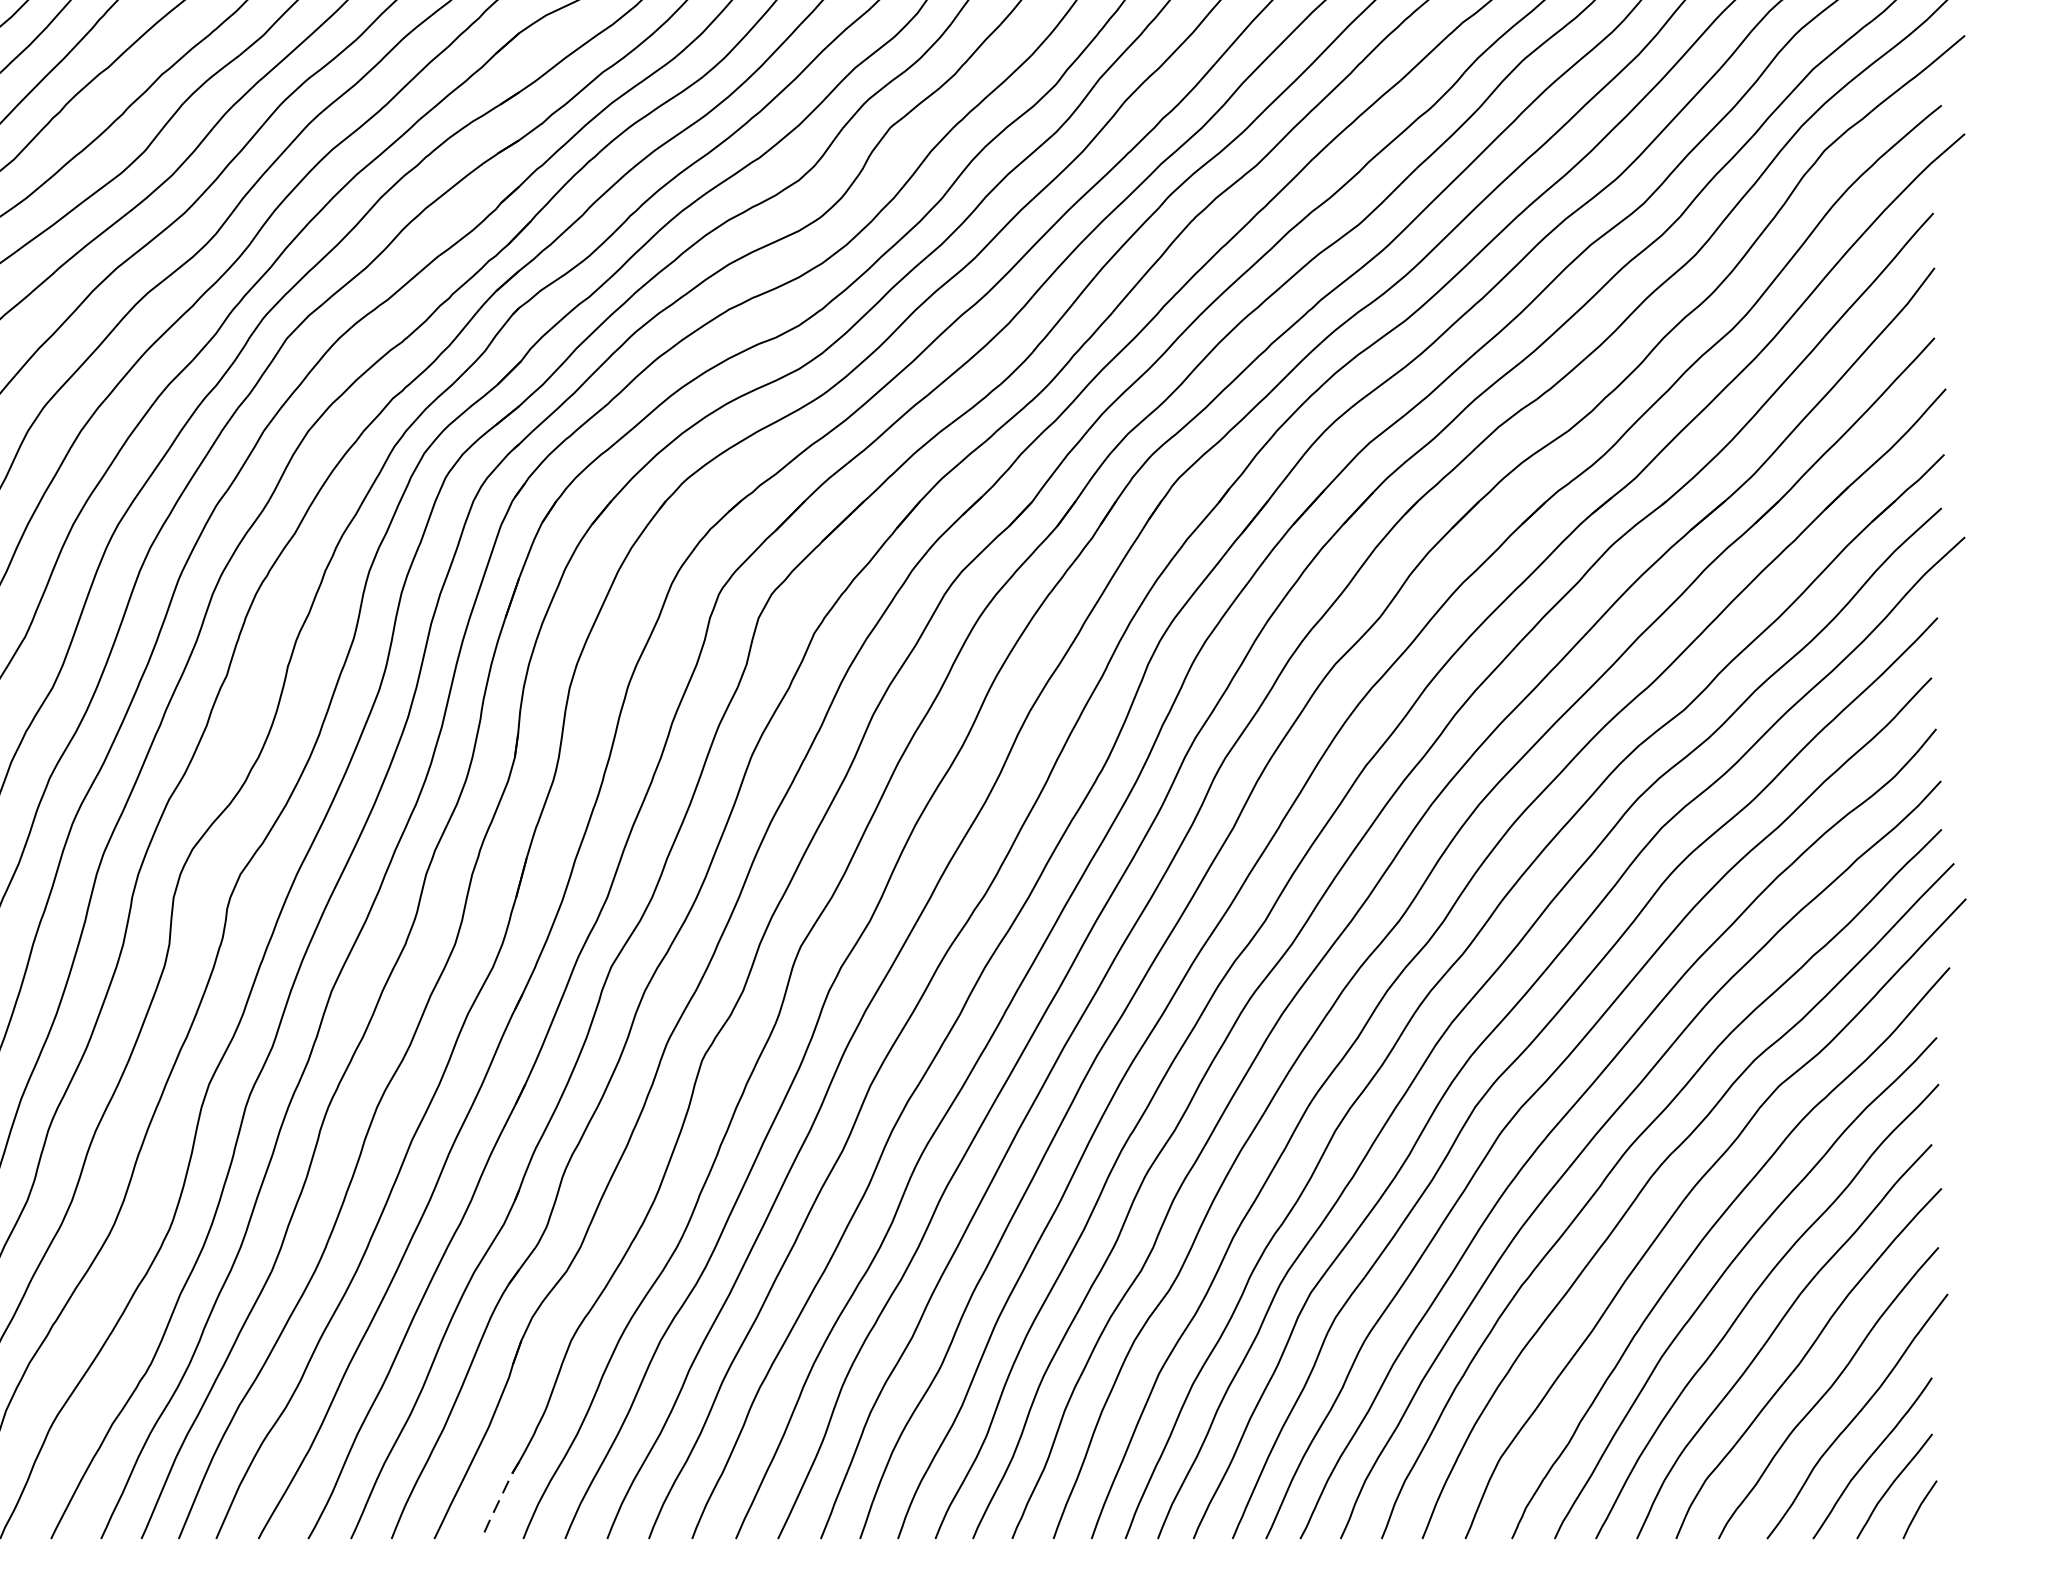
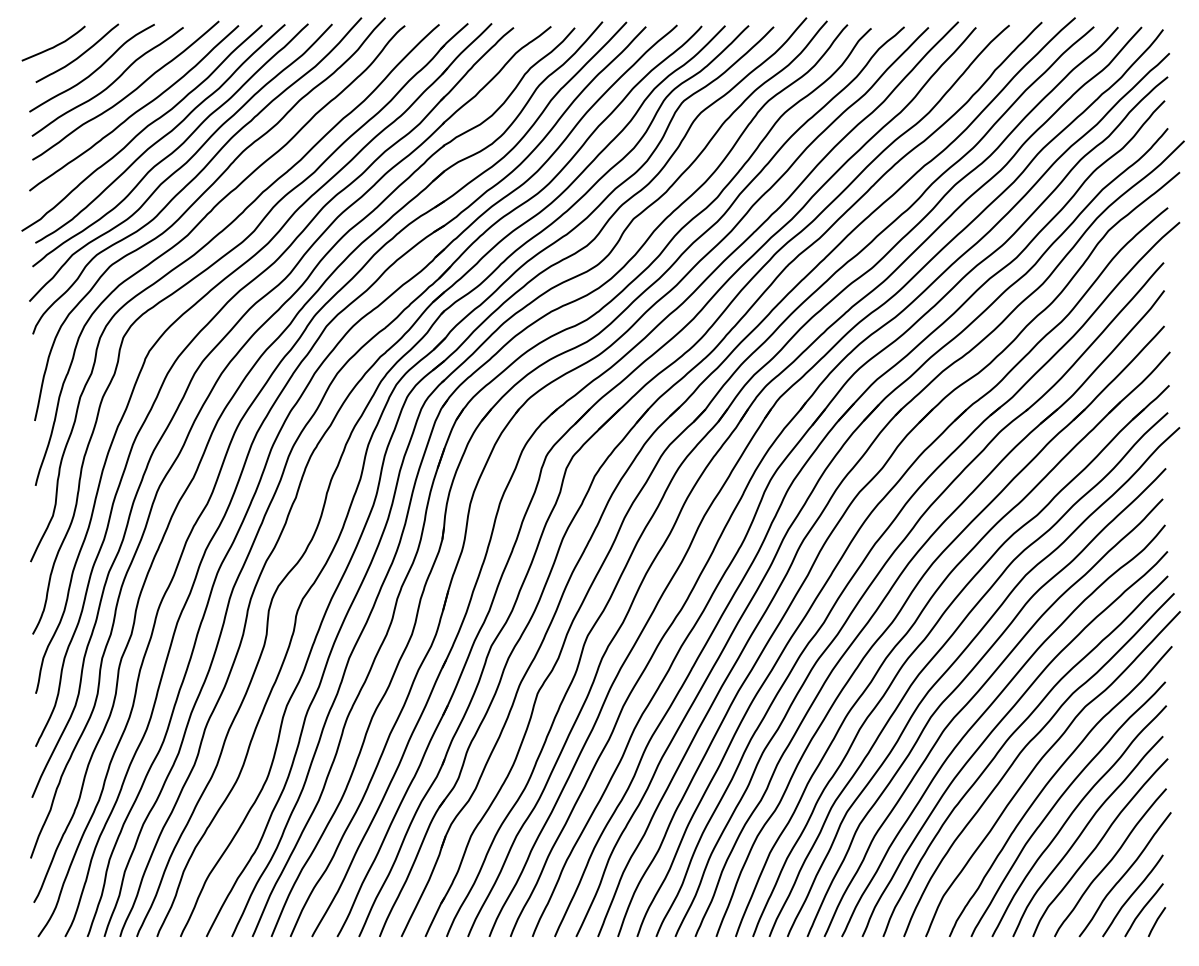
line: (499, 1502) -> (434, 918), dashed -> solid

